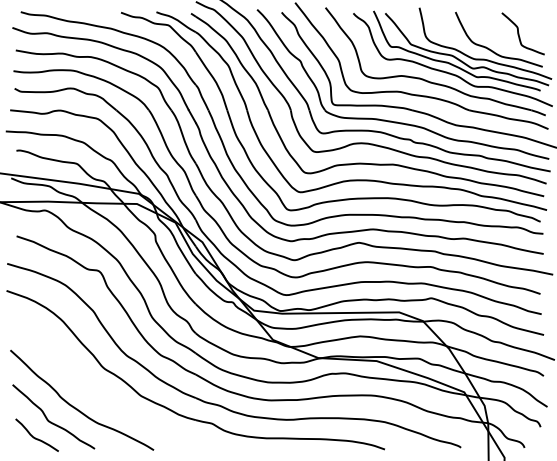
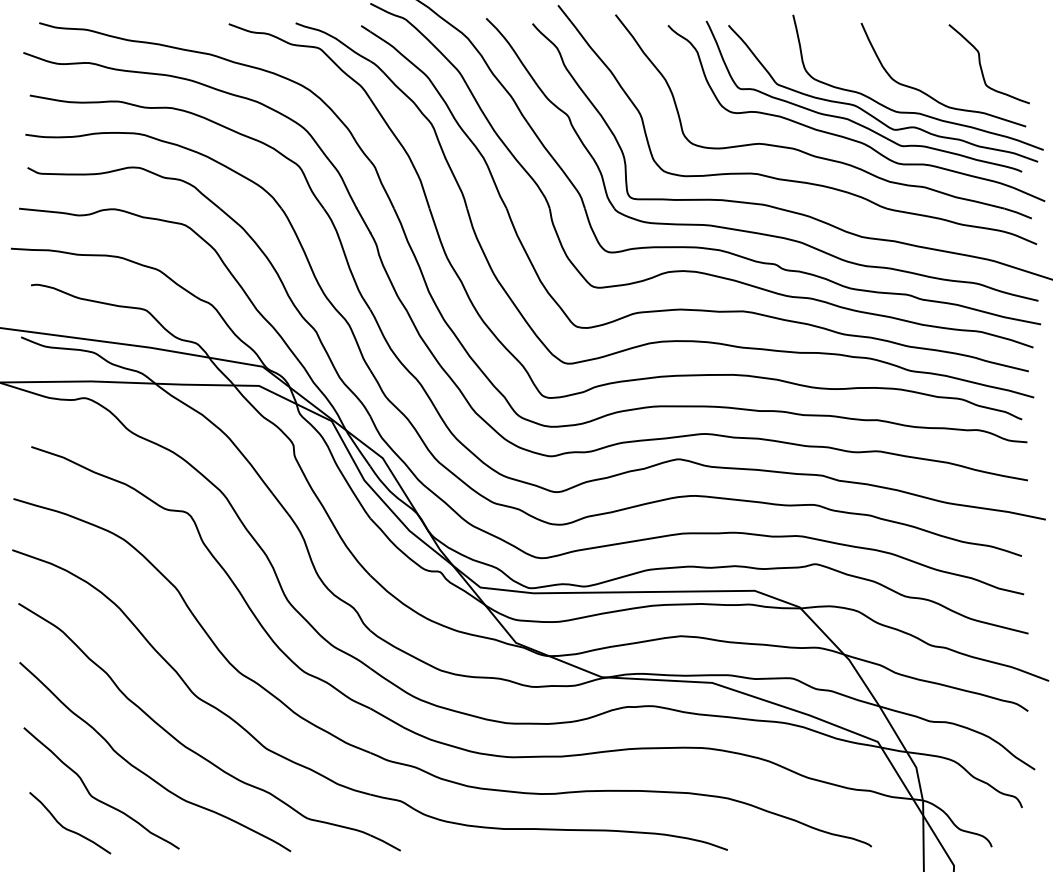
part: (101, 395) -> (191, 747), added

